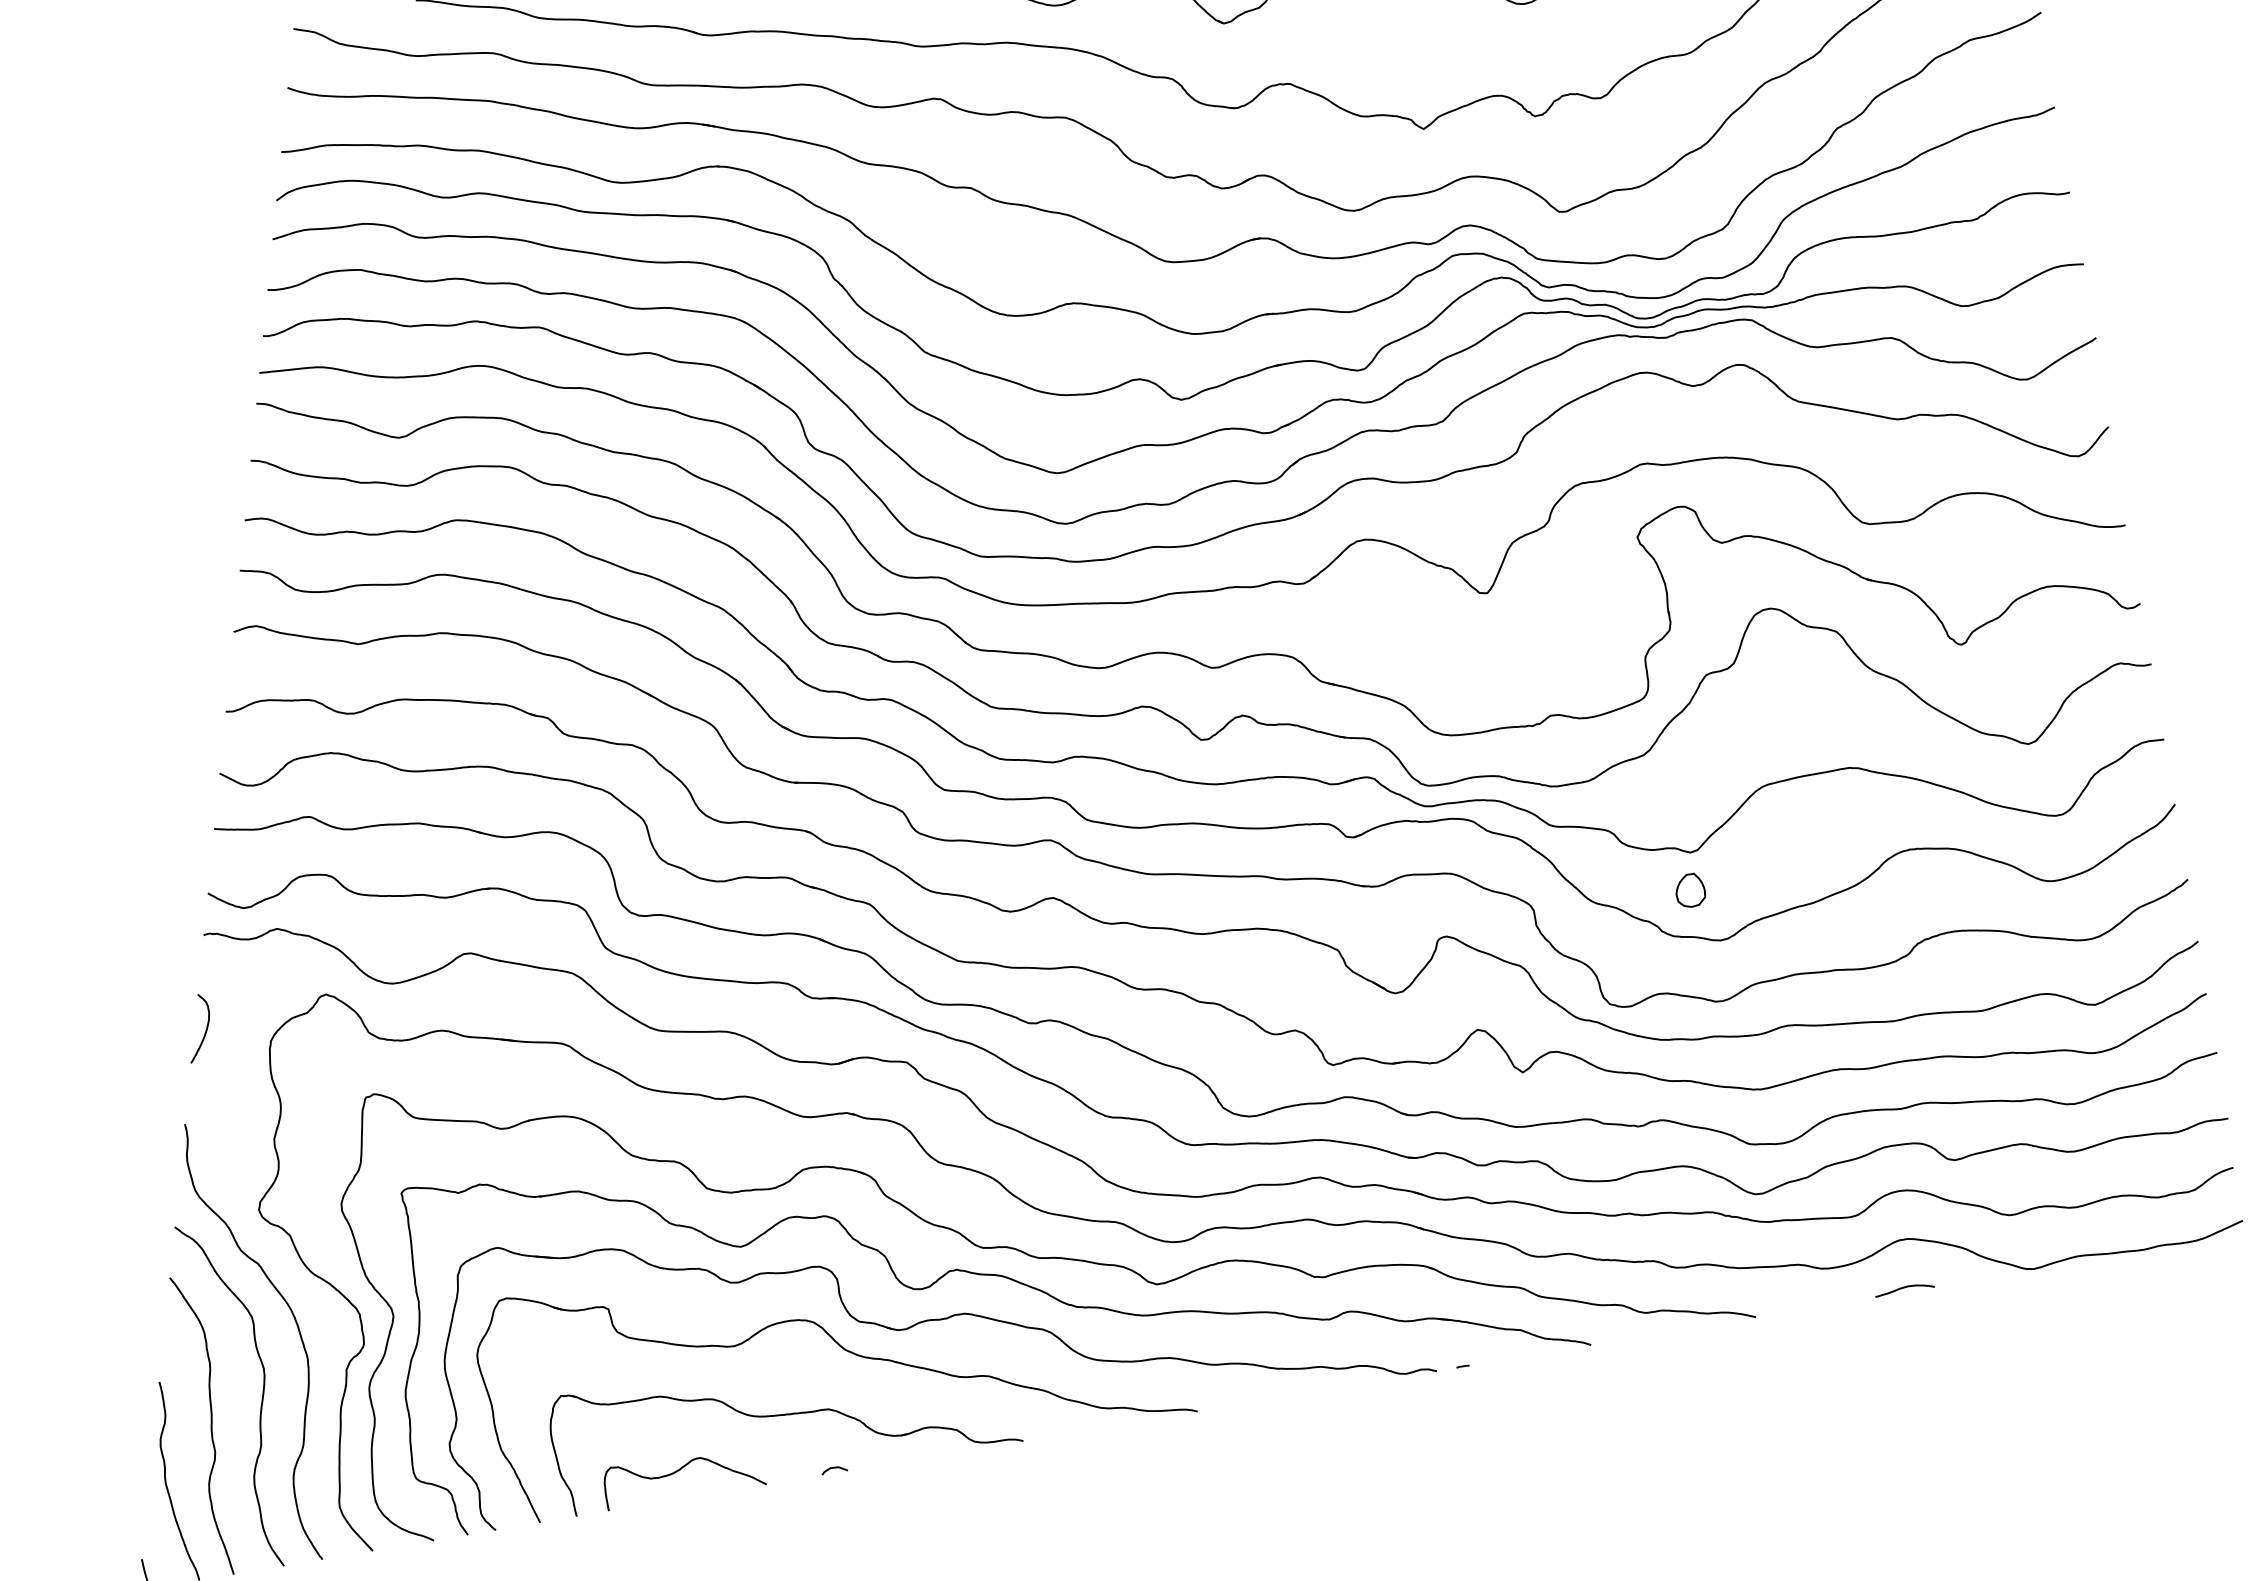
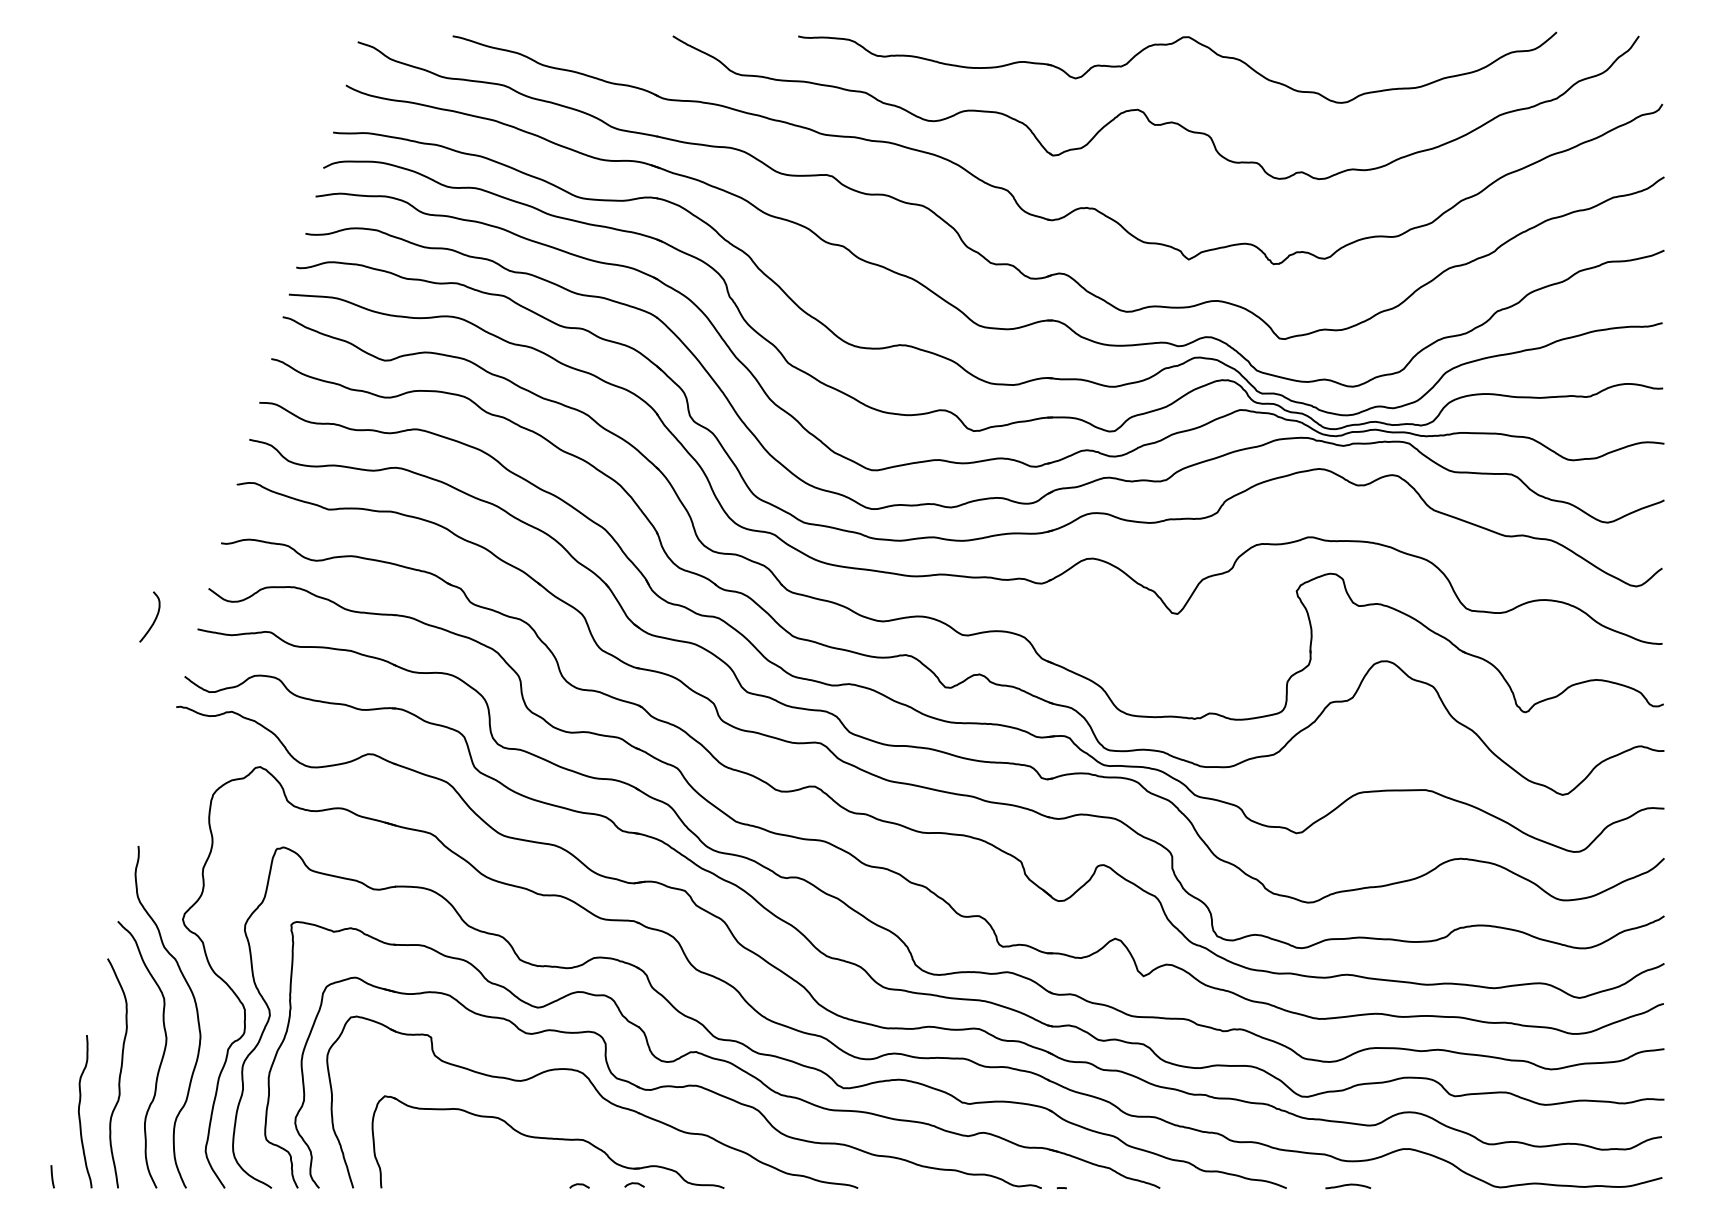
part: (1690, 890) -> (1291, 861), removed
curve: (205, 1030) -> (154, 619), moved
curve: (1904, 1288) -> (1348, 1185), moved
curve: (905, 1455) -> (634, 1184), added
curve: (680, 1471) -> (464, 1167), removed

